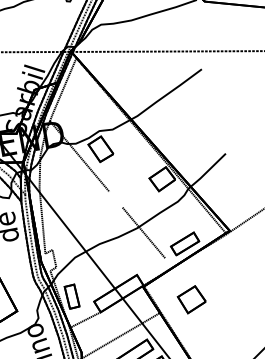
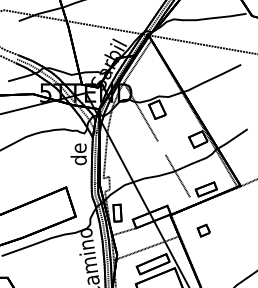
part: (190, 299) -> (203, 230), size x0.62

